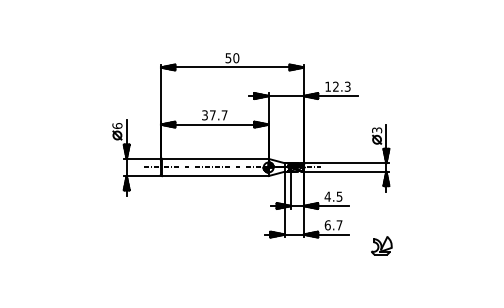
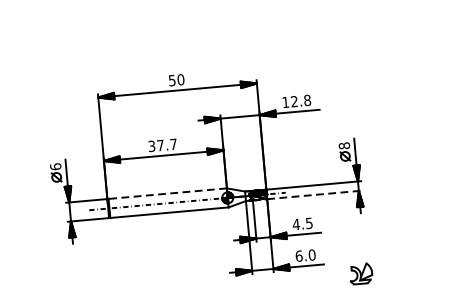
text: (347, 86) -> (307, 100), 12.3 -> 12.8
text: (377, 130) -> (344, 146), 3 -> 8
line: (214, 158) -> (166, 193), solid -> dashed
line: (346, 171) -> (314, 194), solid -> dashed
text: (339, 225) -> (312, 255), 6.7 -> 6.0

